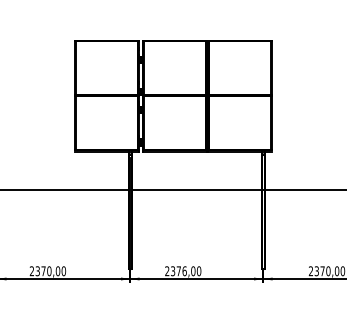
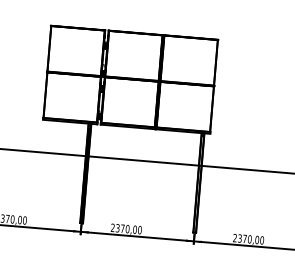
text: (184, 270) -> (127, 228), 2376,00 -> 2370,00

